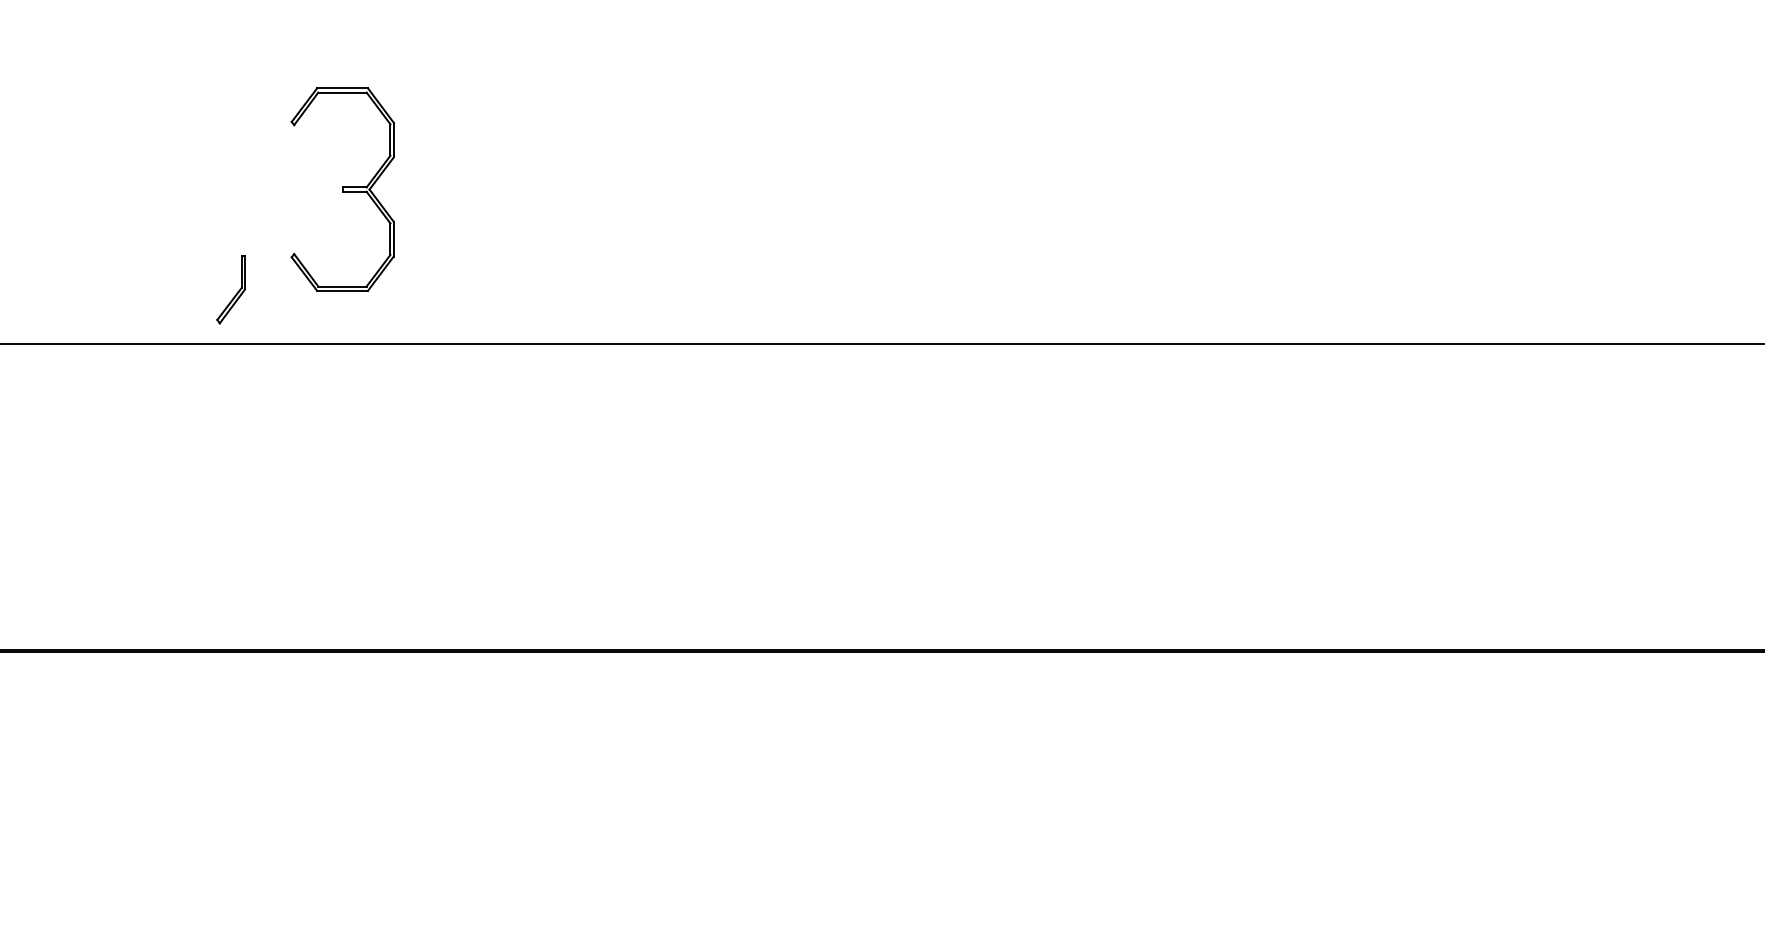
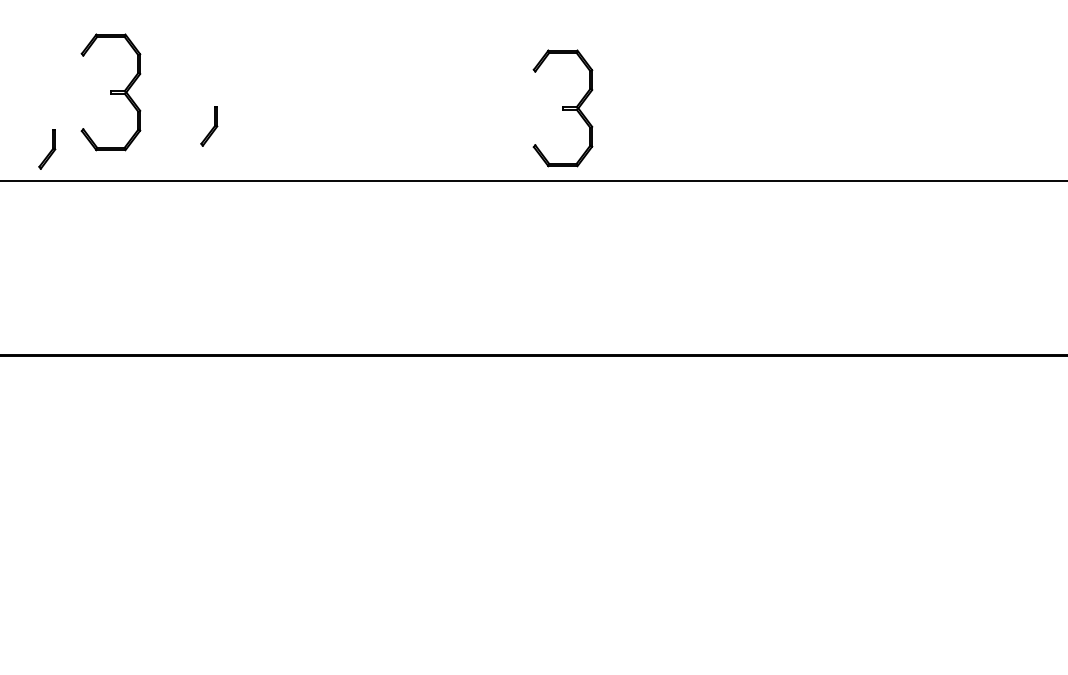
part: (1133, 217) -> (562, 108), added
part: (515, 249) -> (209, 126), added

